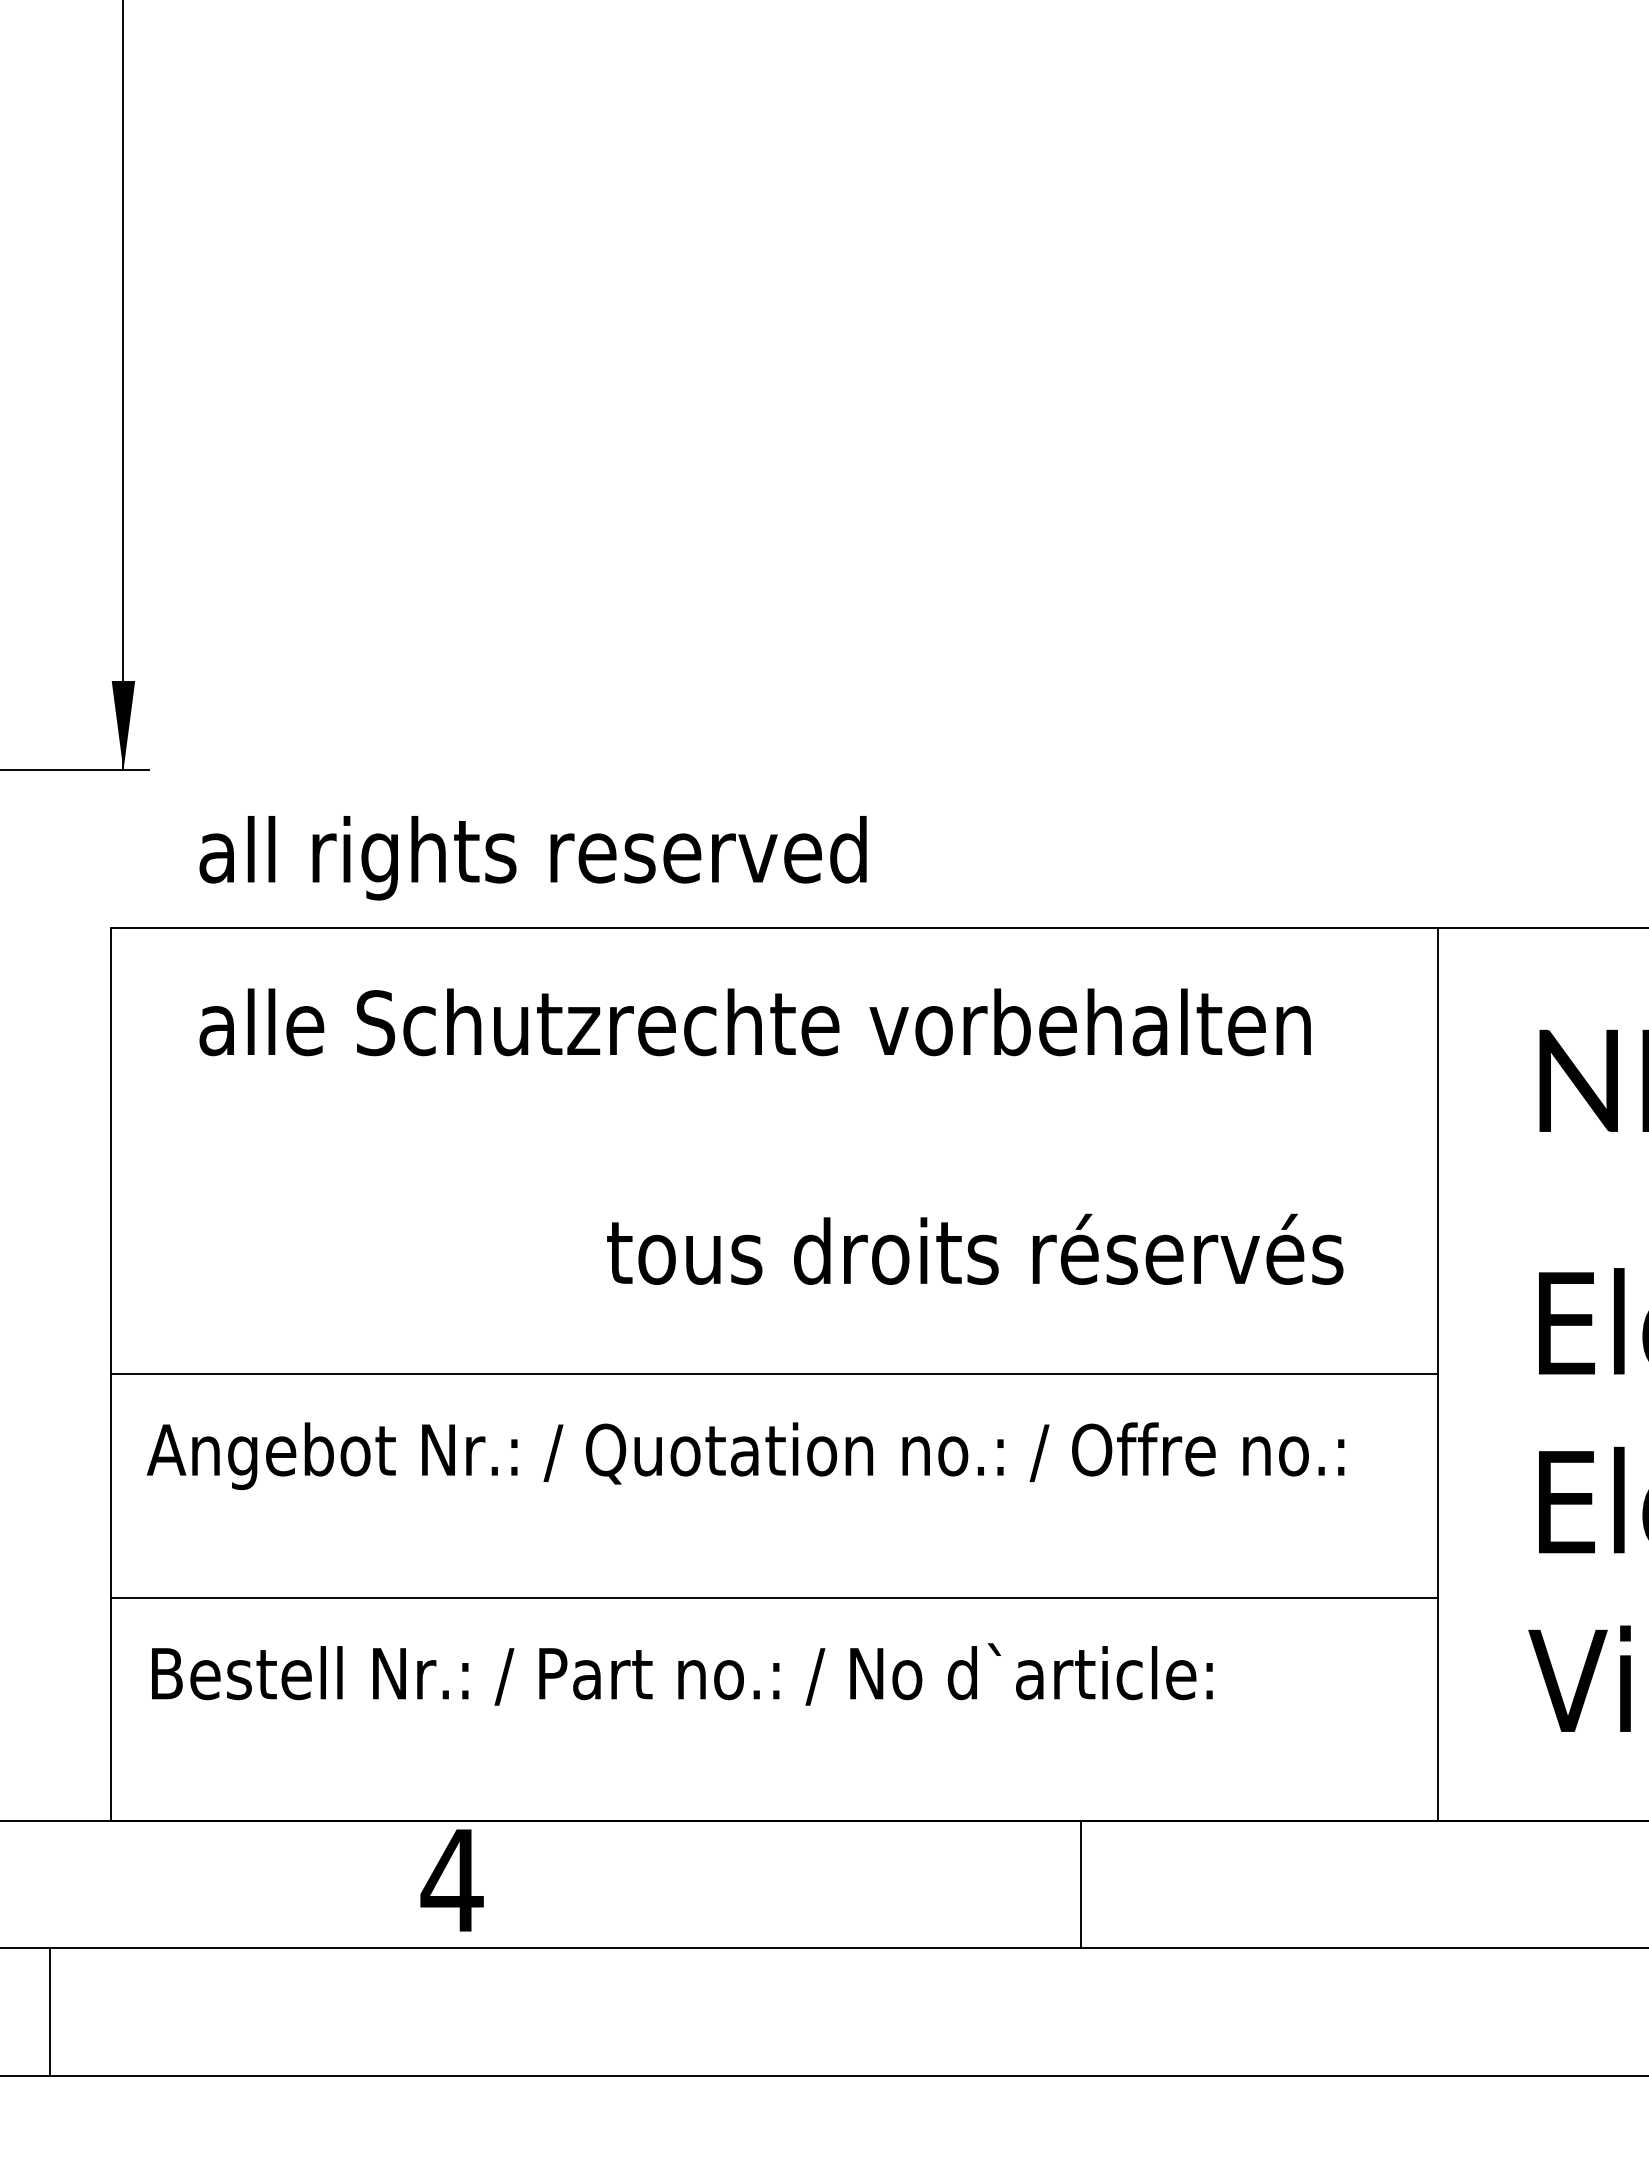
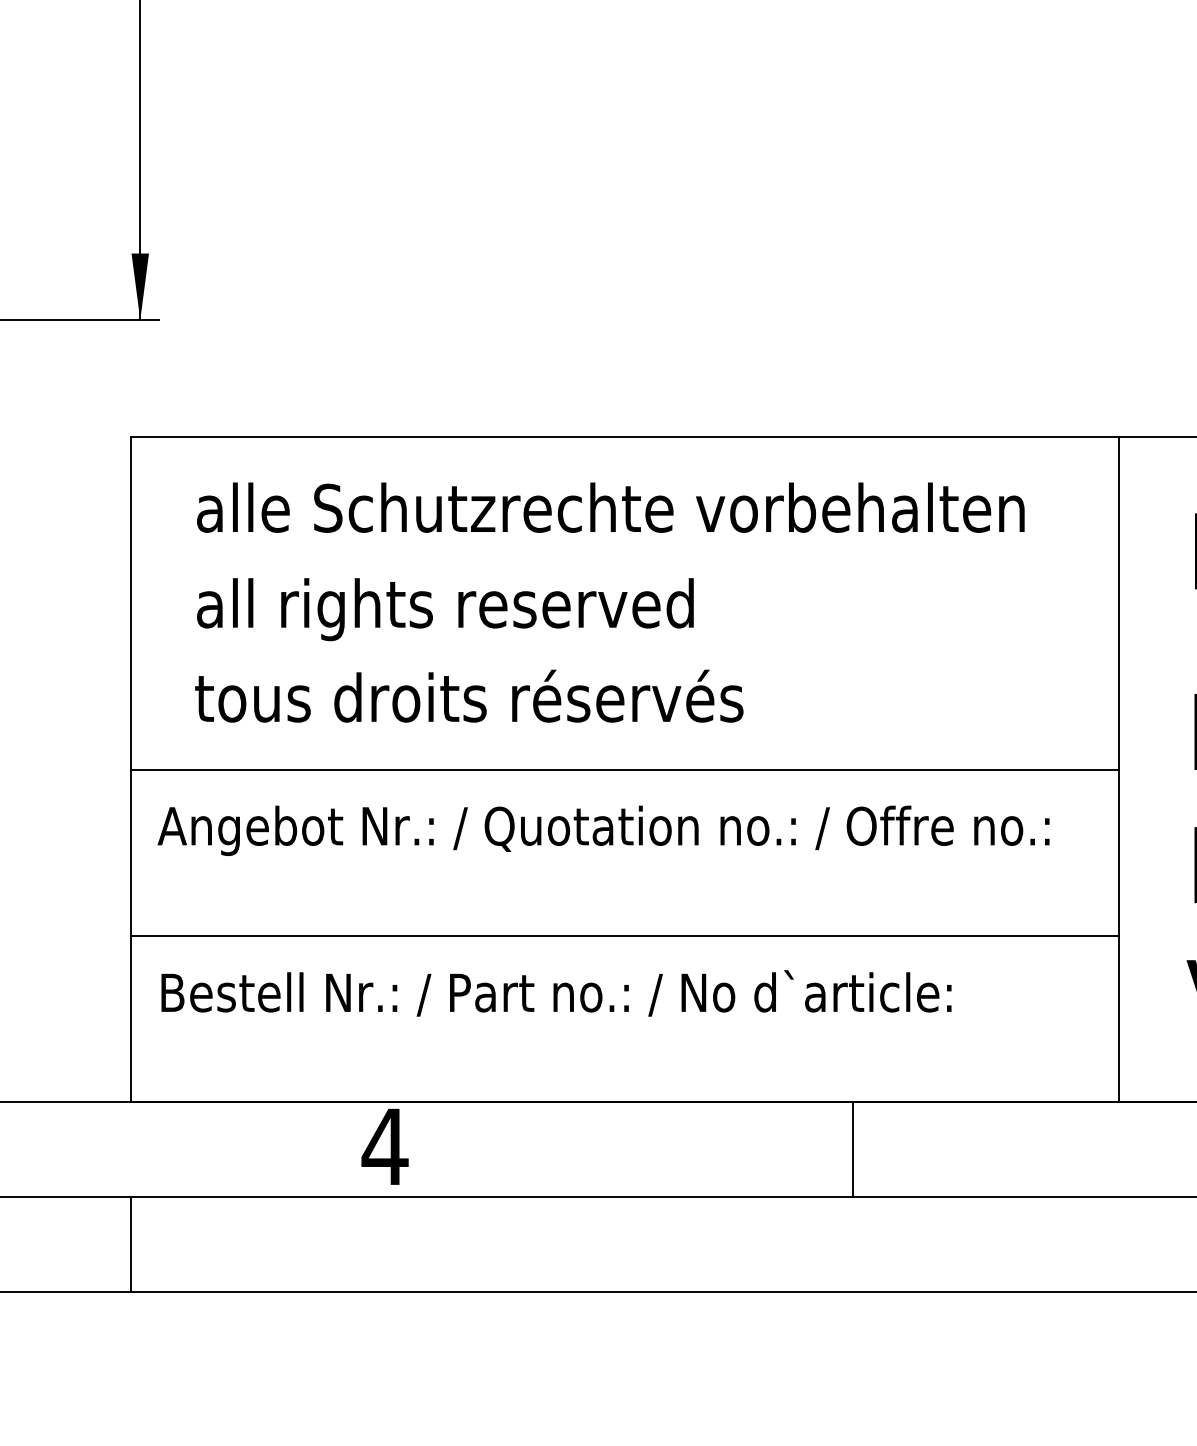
text: (532, 858) -> (444, 609), moved
text: (975, 1248) -> (469, 695), moved
line: (49, 2012) -> (130, 1245), moved

